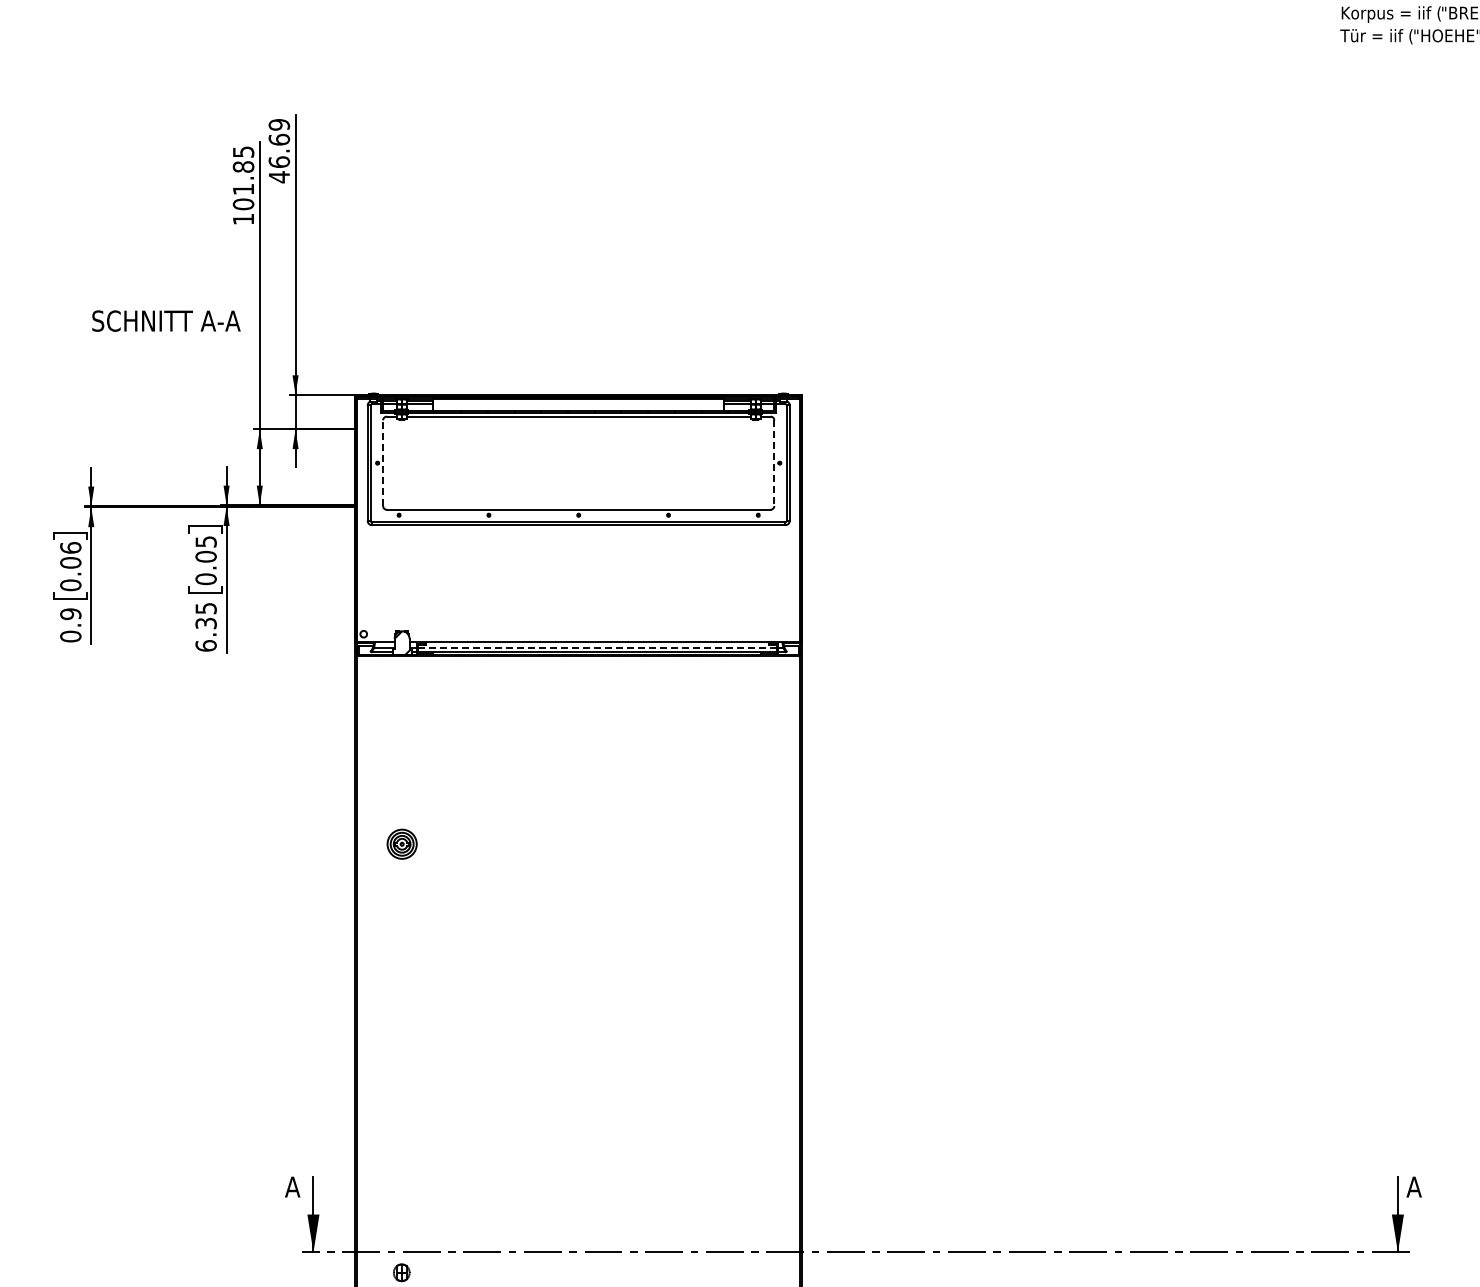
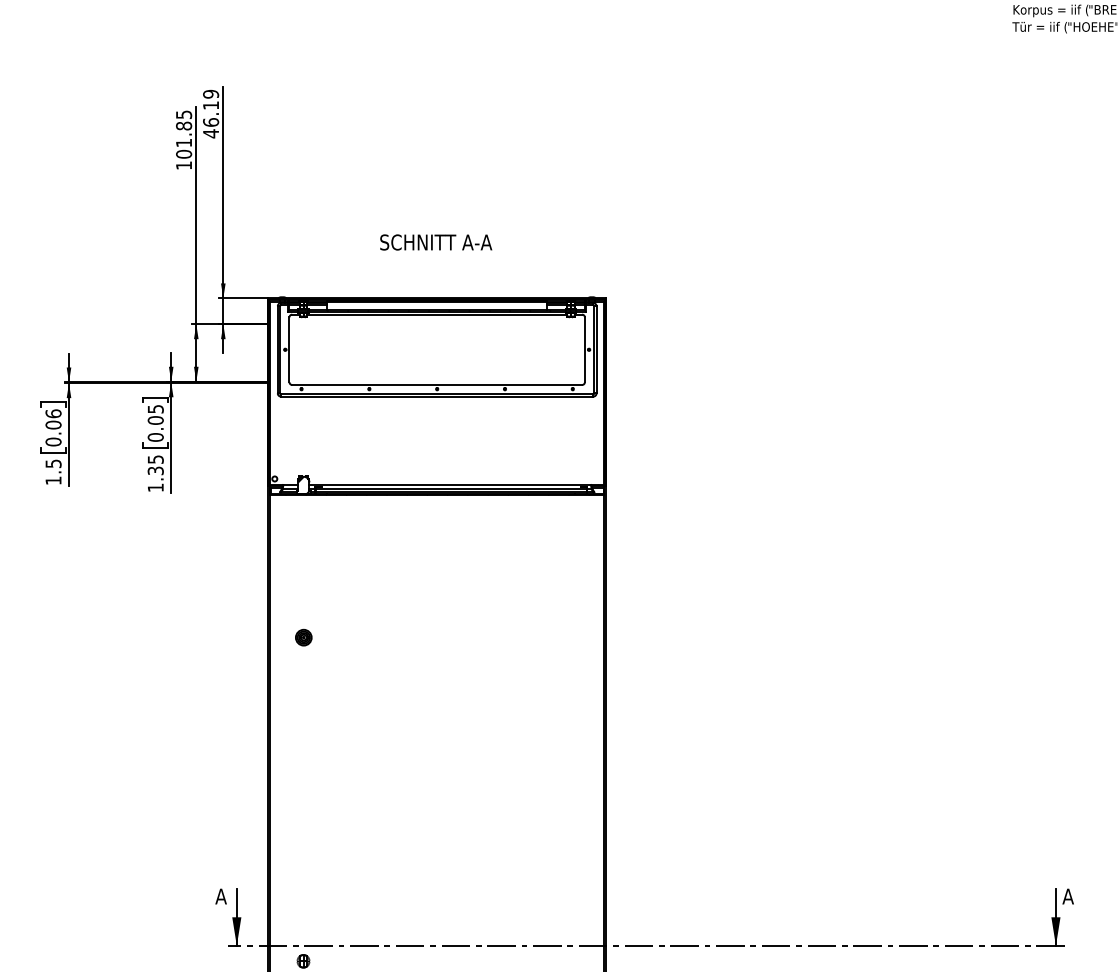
text: (279, 139) -> (211, 105), 46.69 -> 46.19
text: (166, 320) -> (436, 242), moved
line: (383, 463) -> (289, 350), dashed -> solid
line: (774, 463) -> (585, 350), dashed -> solid
text: (70, 625) -> (53, 472), 0.9 -> 1.5
text: (205, 645) -> (155, 487), 6.35 -> 1.35
line: (596, 647) -> (450, 489), dashed -> solid
part: (401, 844) -> (303, 637), size x0.71

